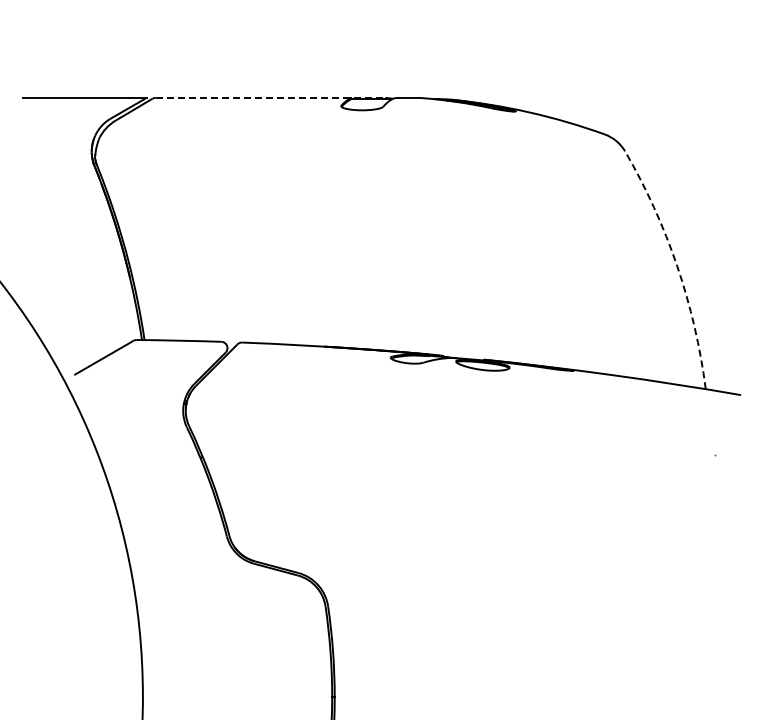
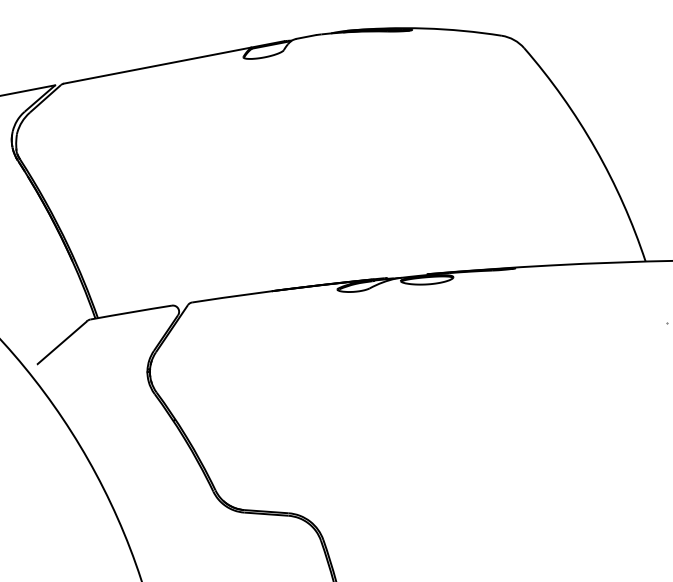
line: (270, 97) -> (173, 62), dashed -> solid
arc: (677, 266) -> (595, 149), dashed -> solid

